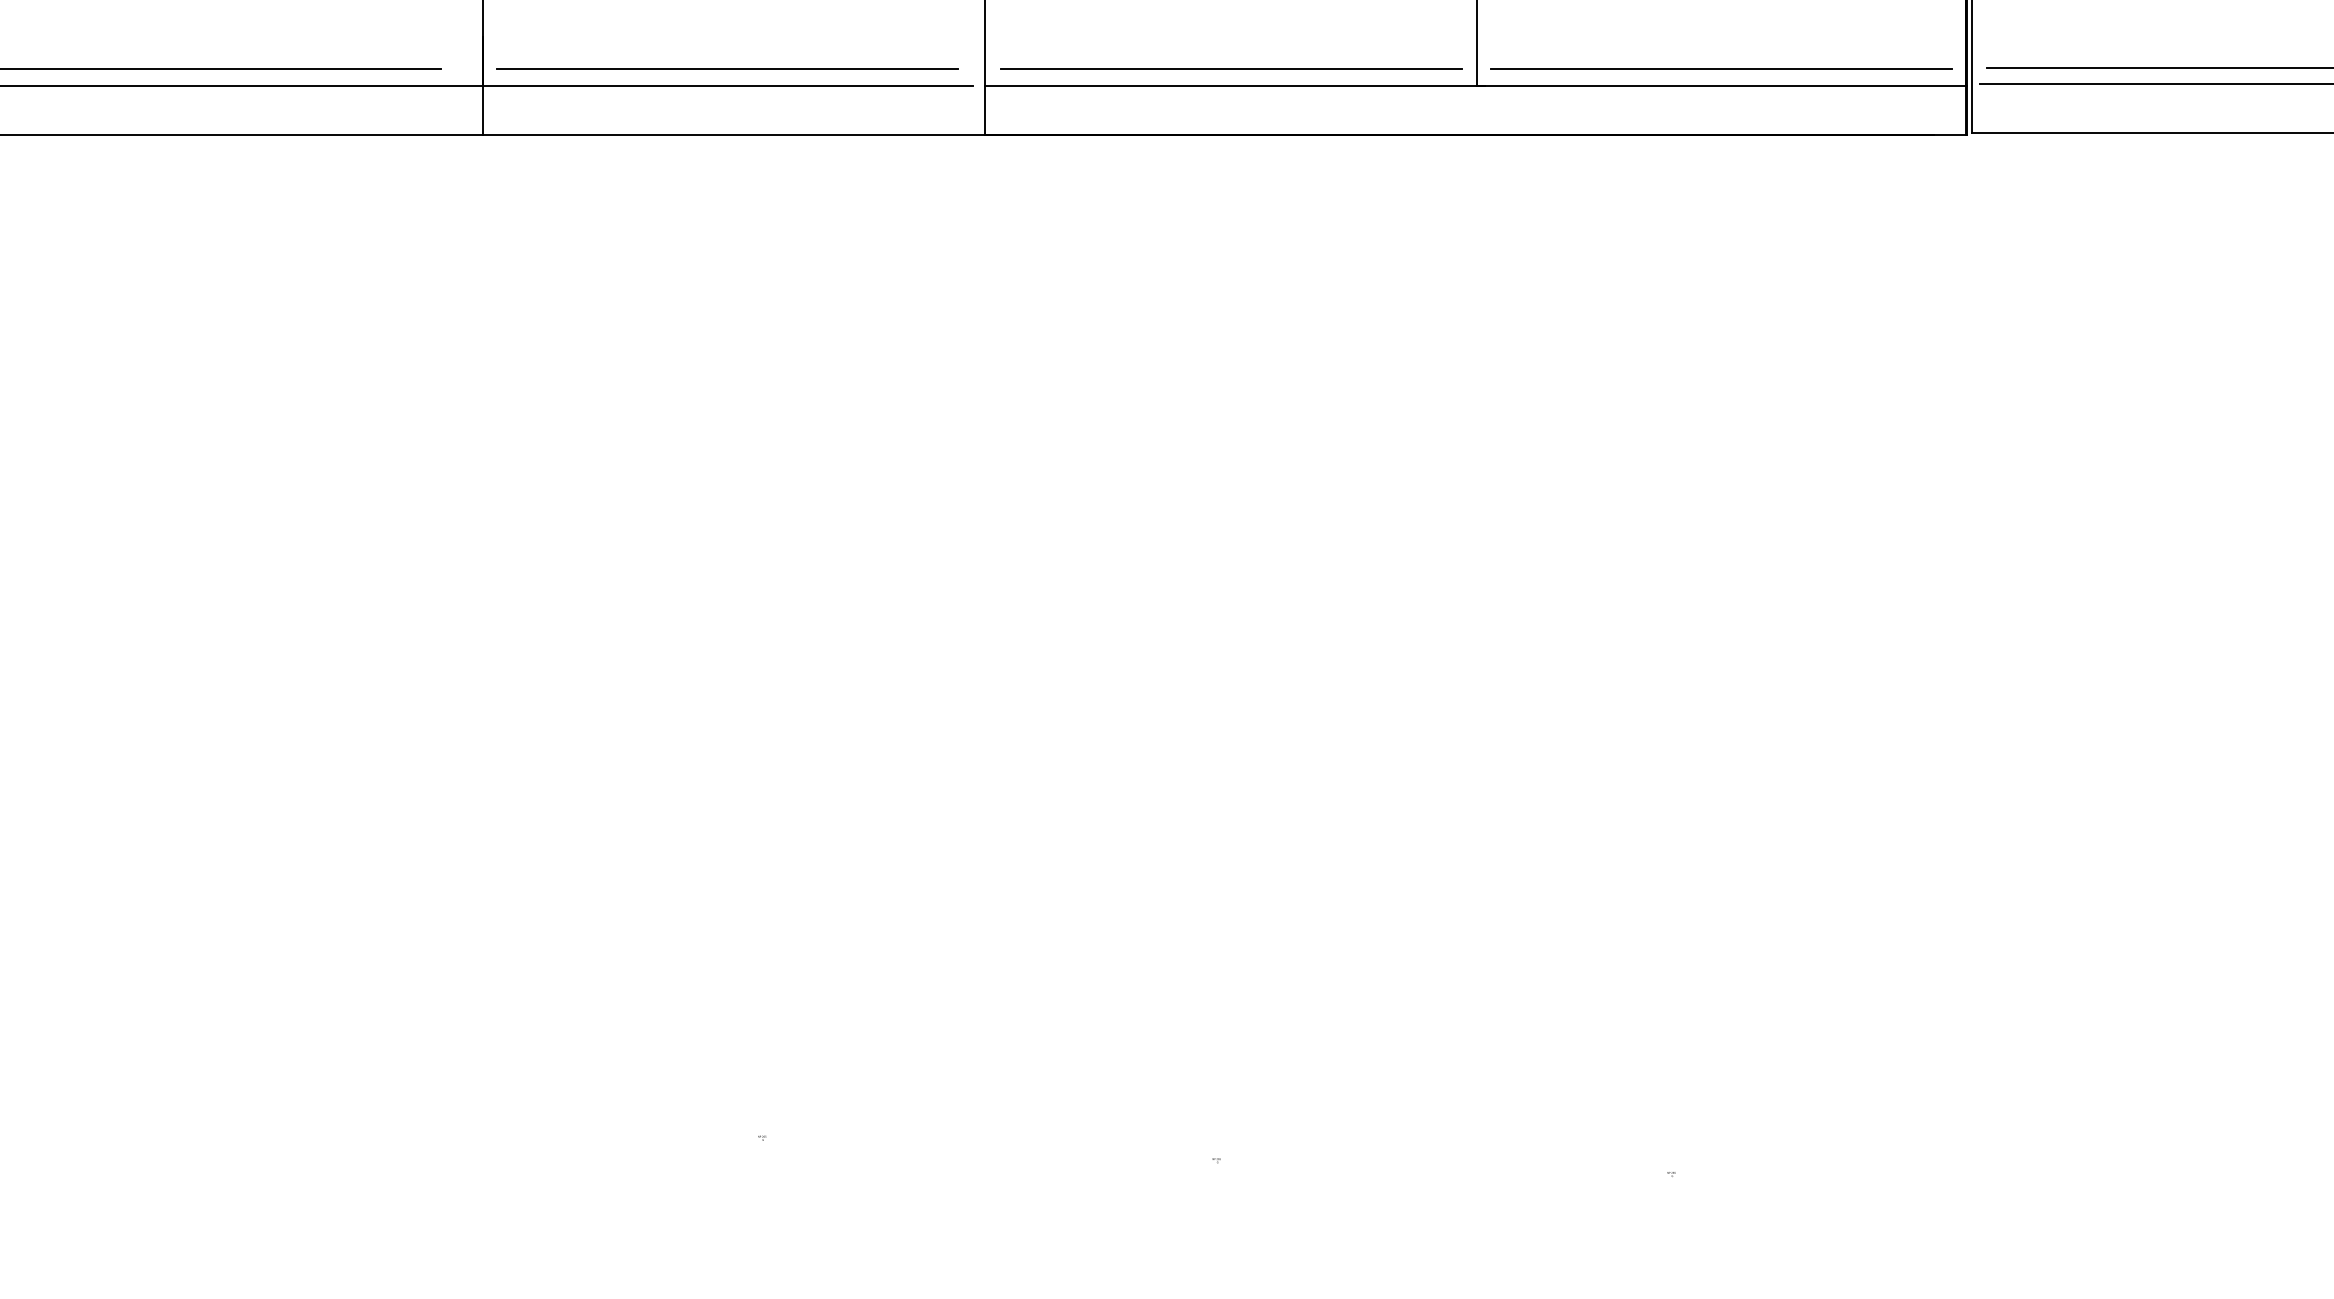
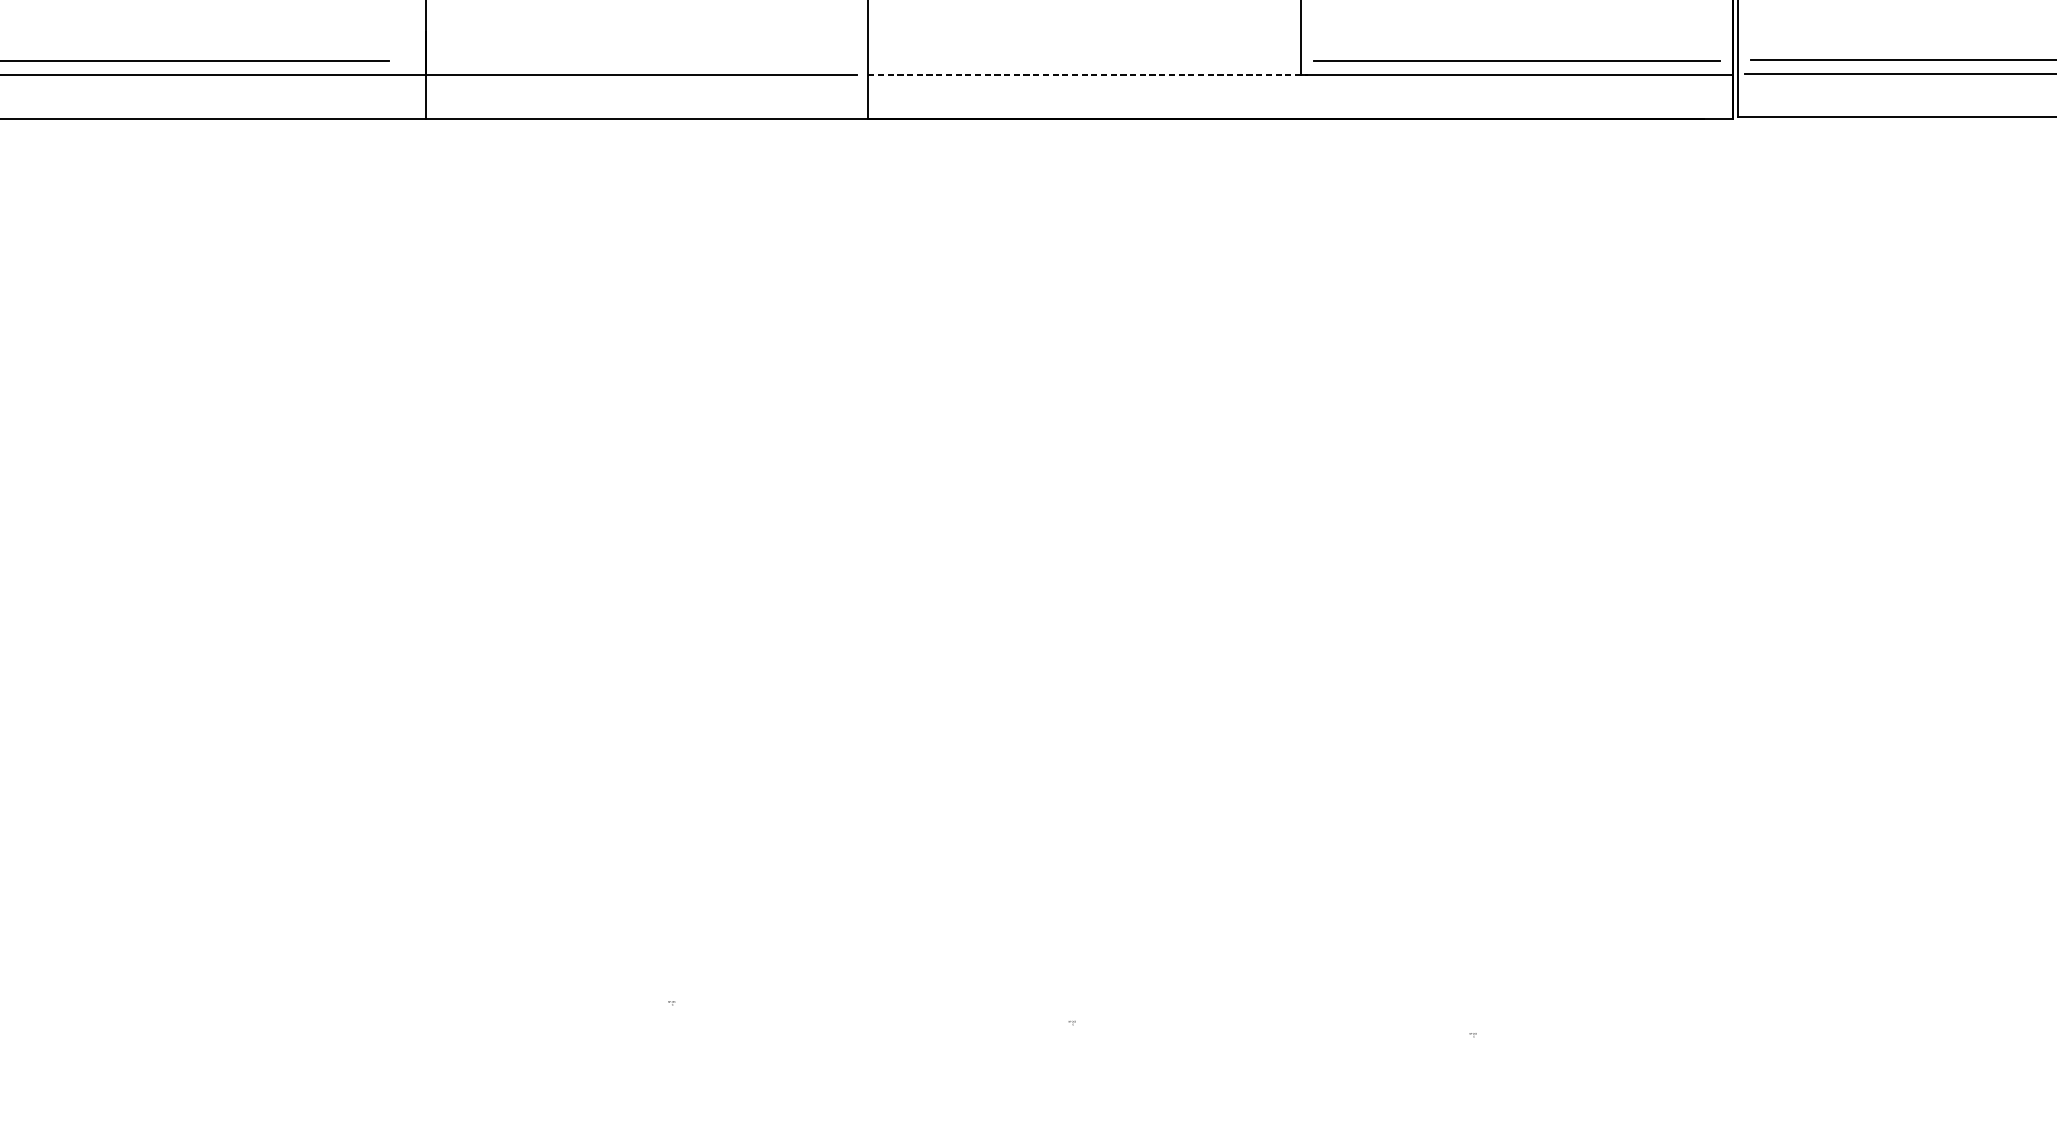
line: (727, 68) -> (641, 60), removed
line: (1230, 69) -> (1084, 61), removed
line: (1234, 85) -> (1087, 75), solid -> dashed

